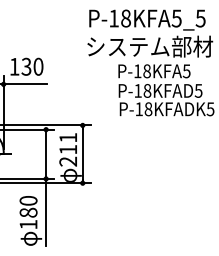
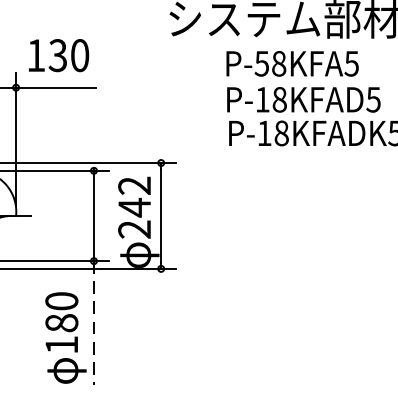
text: (137, 71) -> (261, 64), P-18KFA5 -> P-58KFA5
text: (67, 144) -> (133, 197), 211 -> 242
line: (46, 212) -> (94, 322), solid -> dashed

